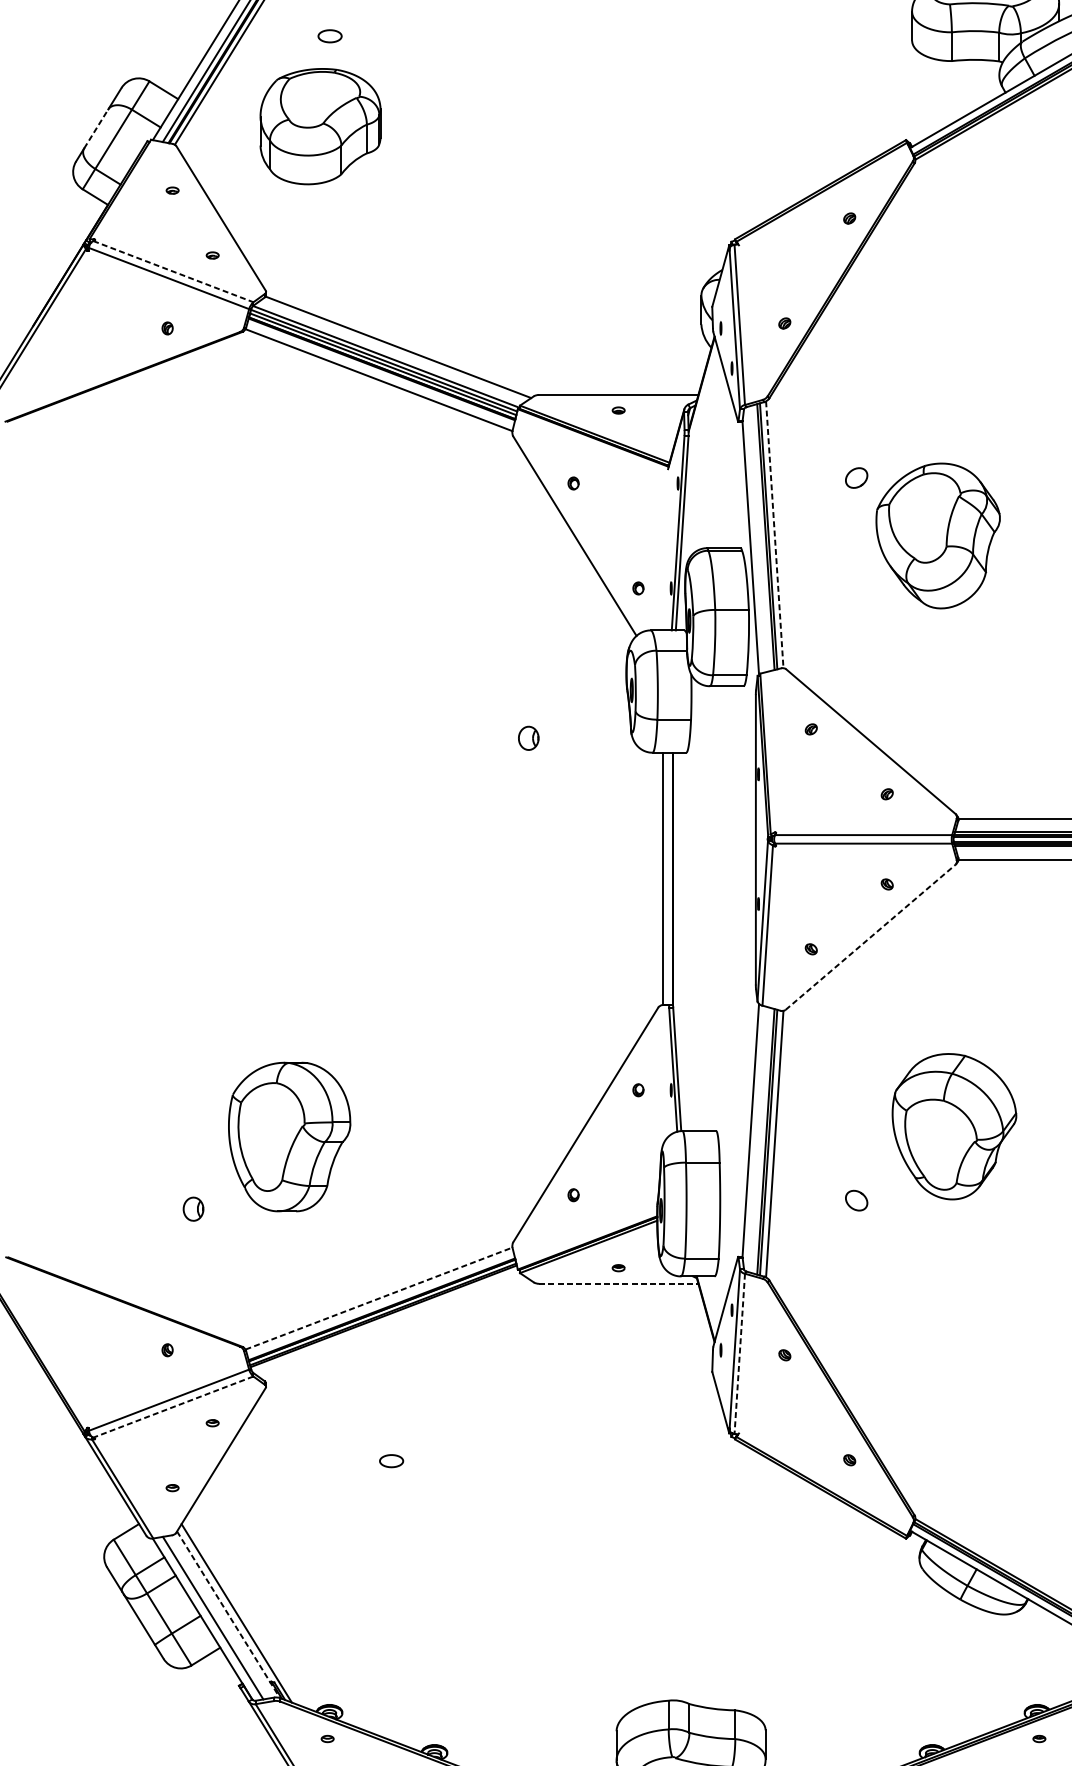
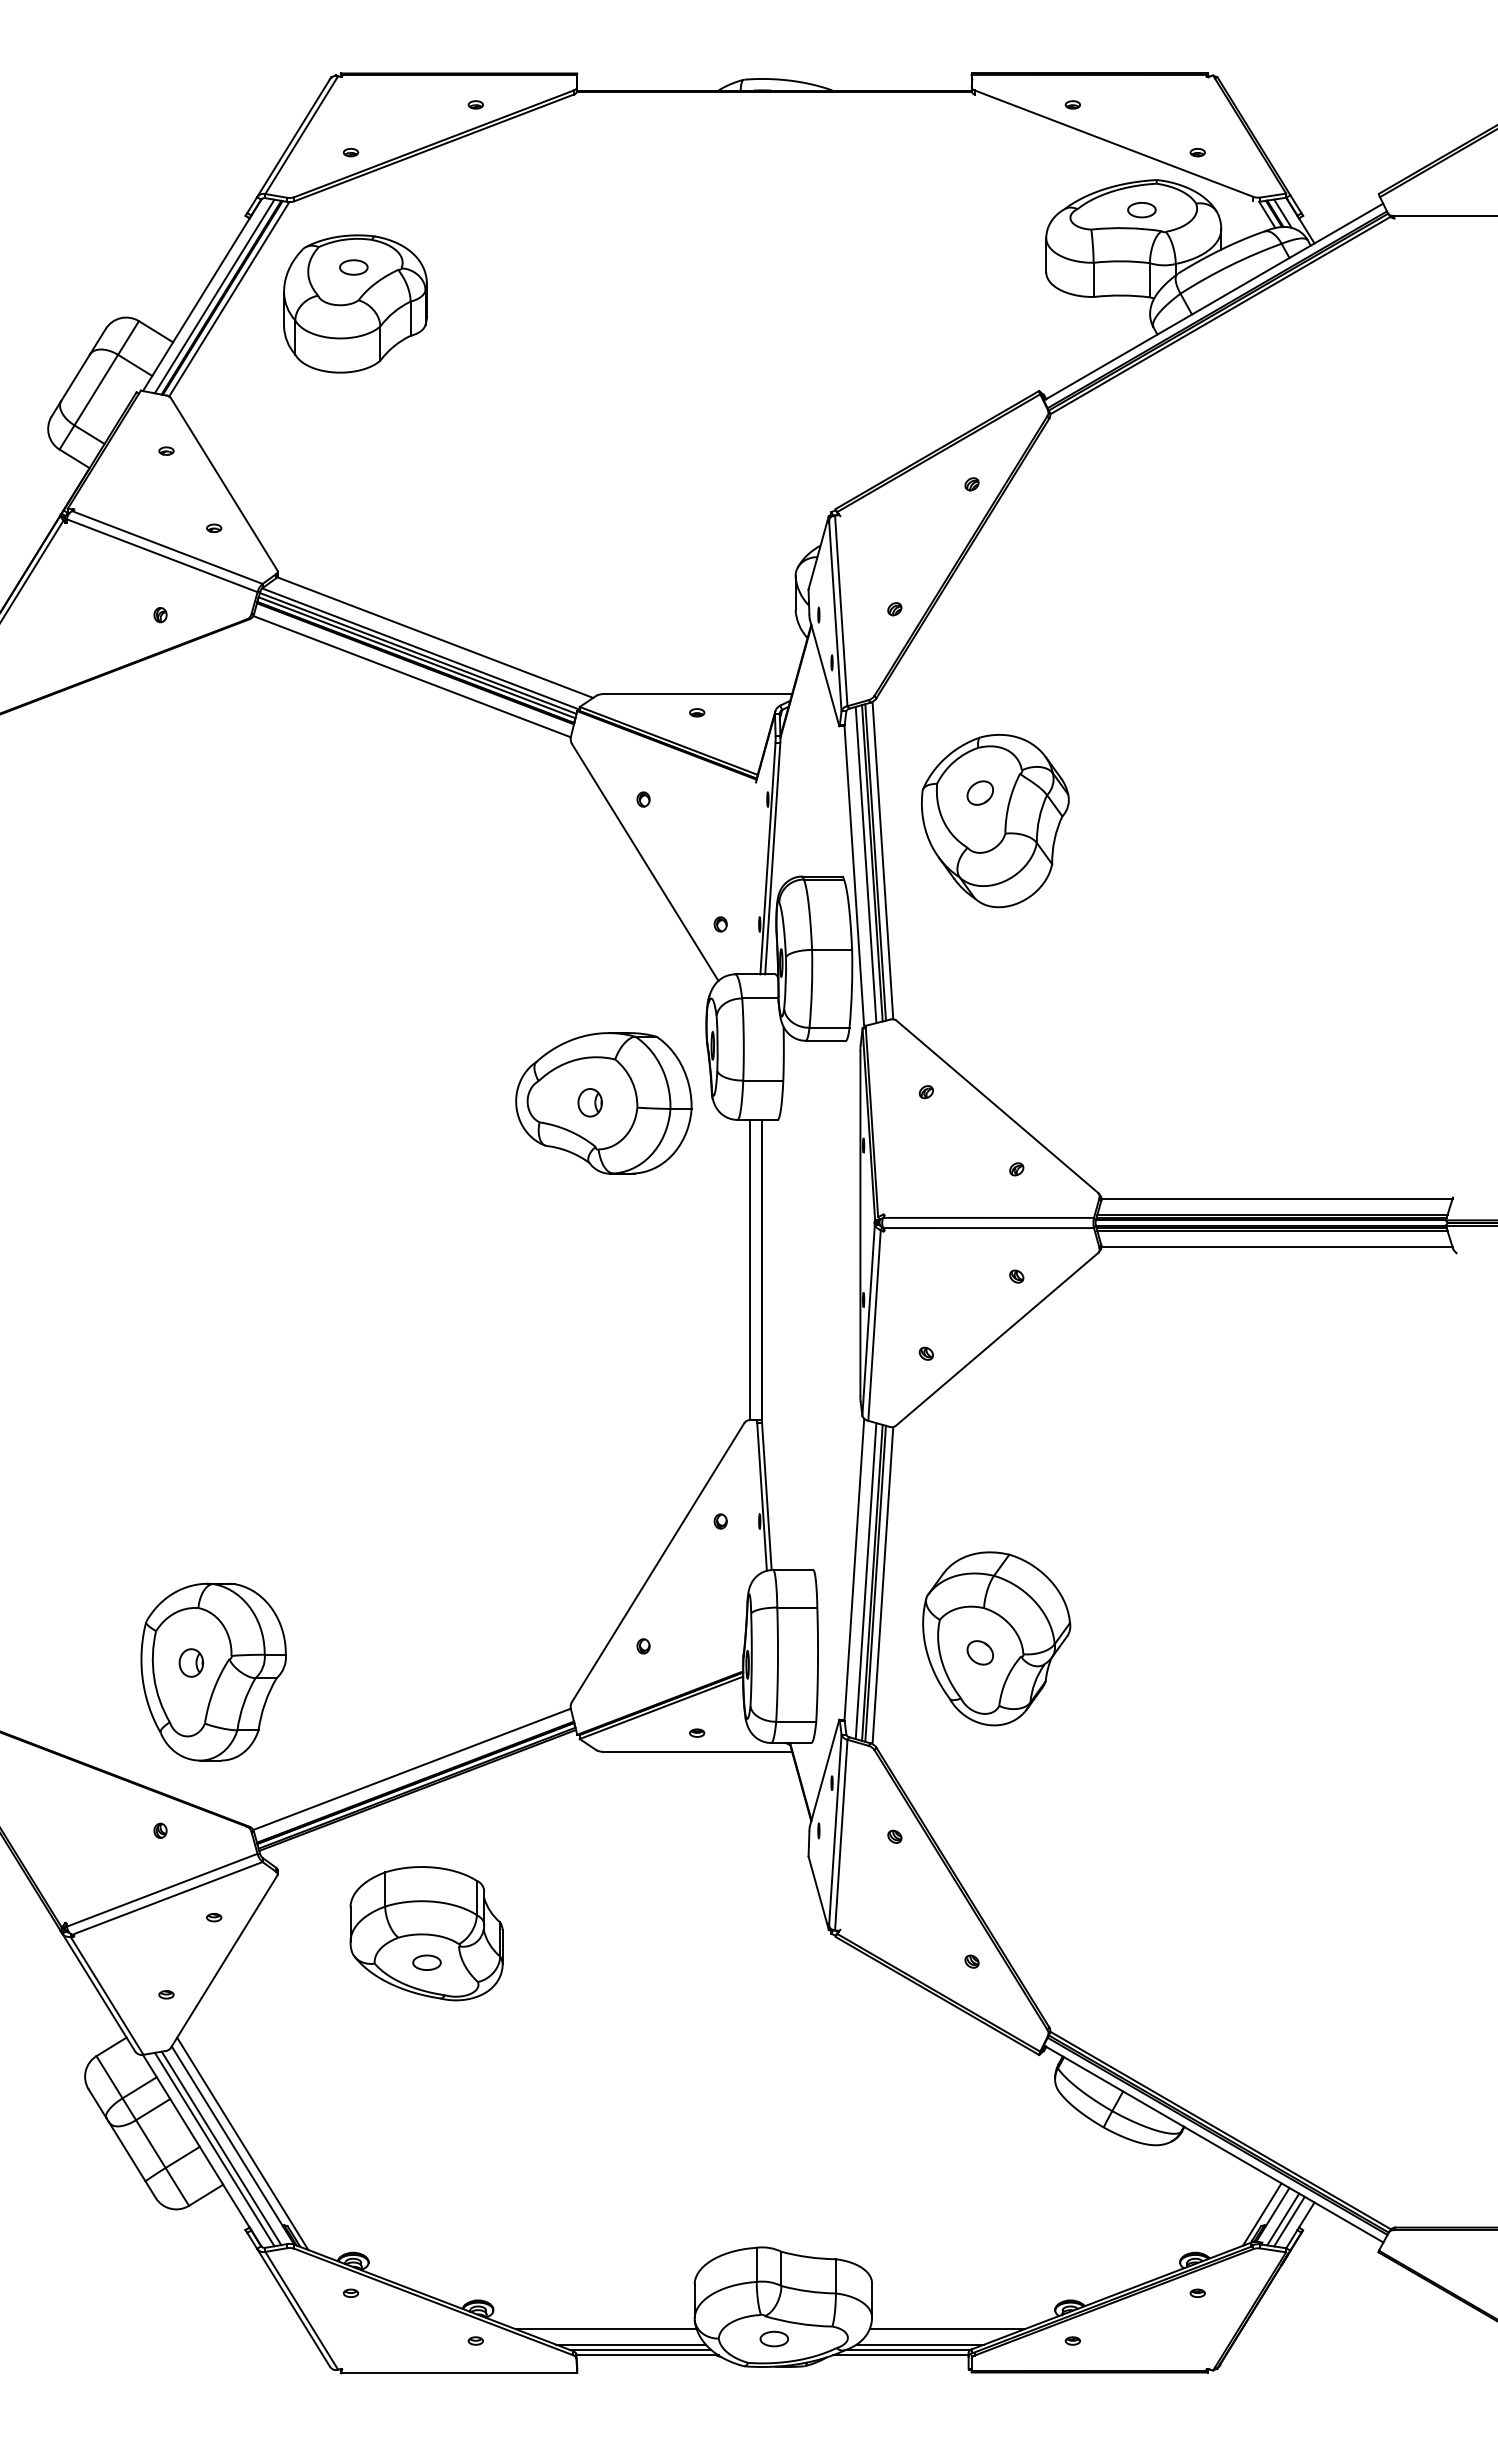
part: (320, 126) -> (355, 303), moved
line: (96, 128) -> (75, 377), dashed -> solid
line: (173, 271) -> (167, 547), dashed -> solid
line: (774, 535) -> (882, 861), dashed -> solid
part: (938, 536) -> (995, 821), moved
line: (760, 538) -> (865, 864), added
part: (539, 738) -> (603, 1103), added
line: (870, 937) -> (996, 1339), dashed -> solid
part: (954, 1126) -> (996, 1638), moved
part: (289, 1136) -> (213, 1671), moved
line: (760, 1140) -> (865, 1581), added
line: (618, 1283) -> (697, 1751), dashed -> solid
line: (379, 1298) -> (412, 1769), dashed -> solid
line: (739, 1354) -> (841, 1835), dashed -> solid
line: (172, 1407) -> (166, 1898), dashed -> solid
part: (391, 1436) -> (426, 1933), added
line: (228, 1614) -> (233, 2145), dashed -> solid
line: (218, 1617) -> (221, 2148), added

